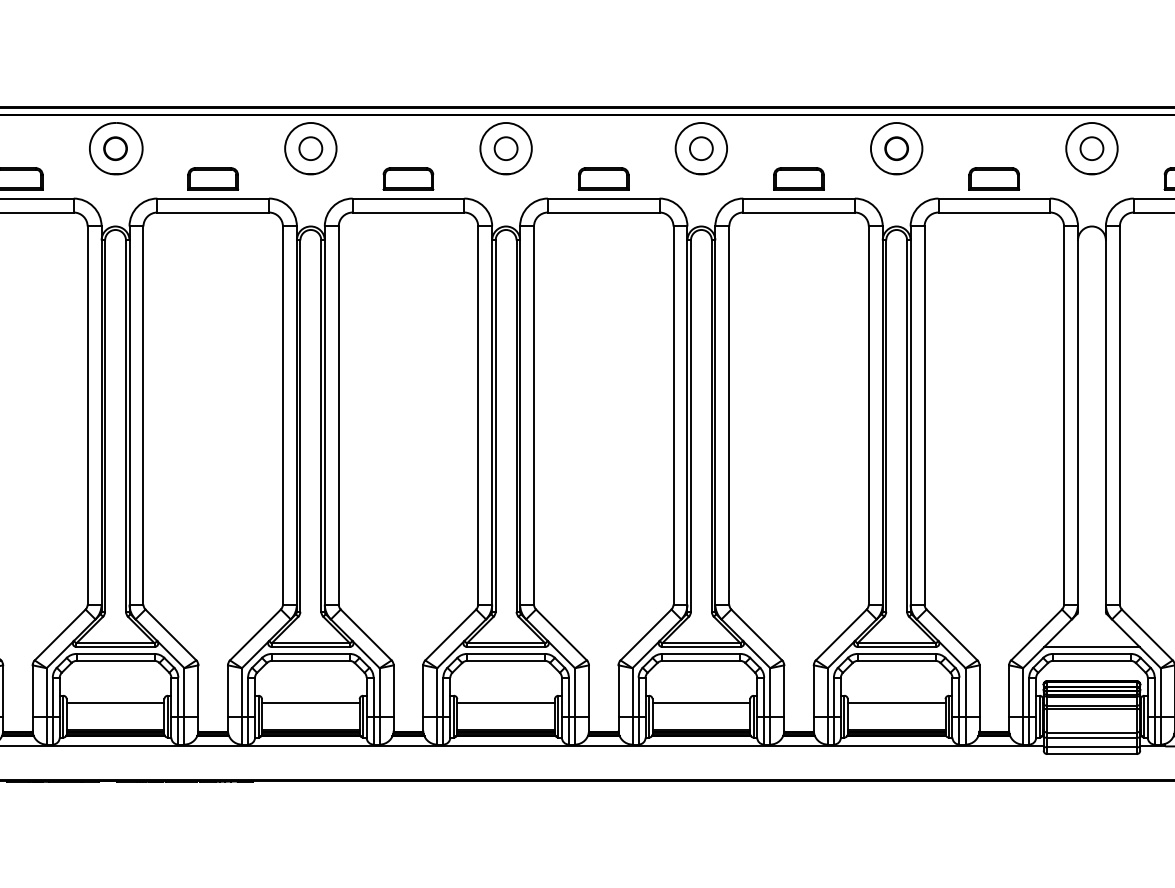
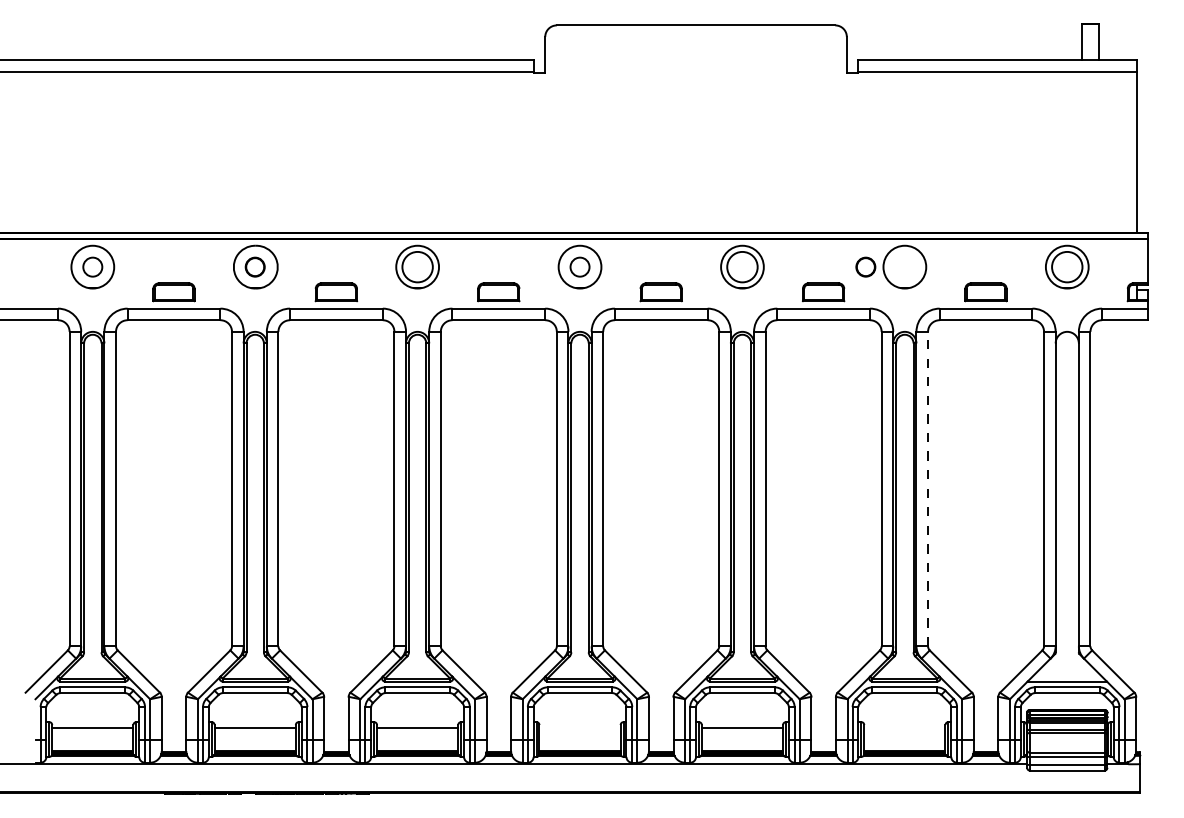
circle: (310, 147) -> (417, 266), size x1.6
circle: (700, 147) -> (741, 266), size x1.6
circle: (896, 147) -> (865, 266), moved
circle: (1091, 147) -> (1066, 266), size x1.6
line: (925, 414) -> (928, 488), solid -> dashed
line: (505, 703) -> (579, 728), removed
line: (896, 703) -> (904, 728), removed

